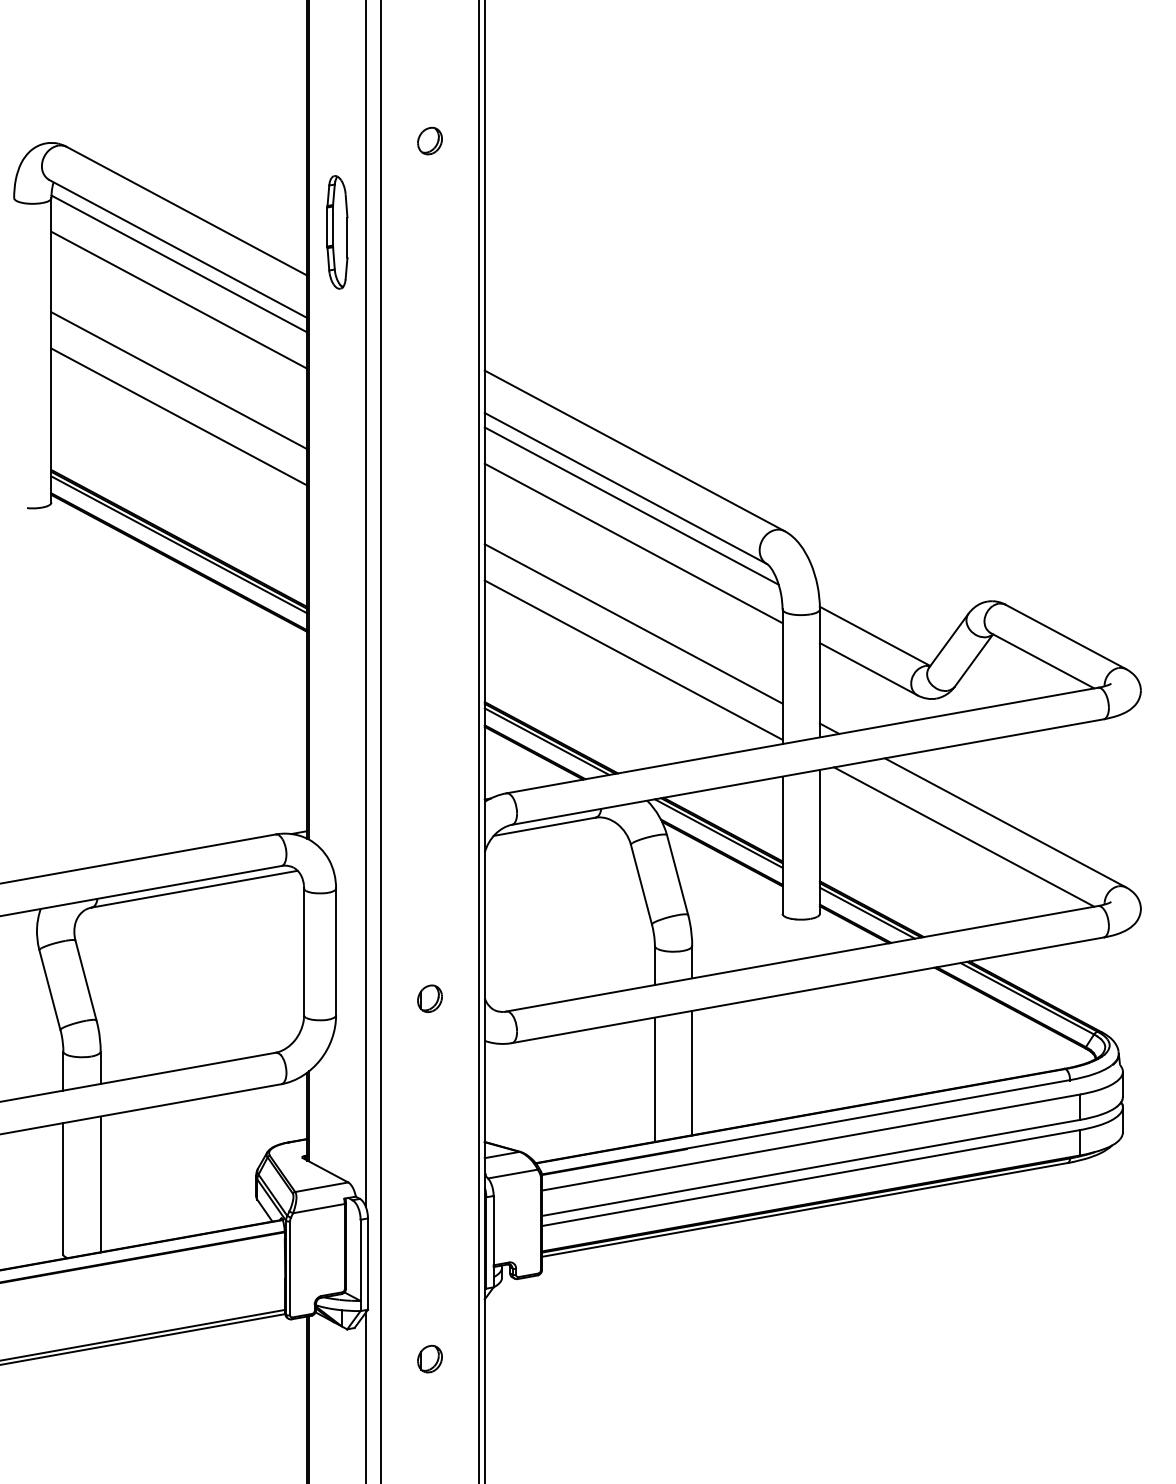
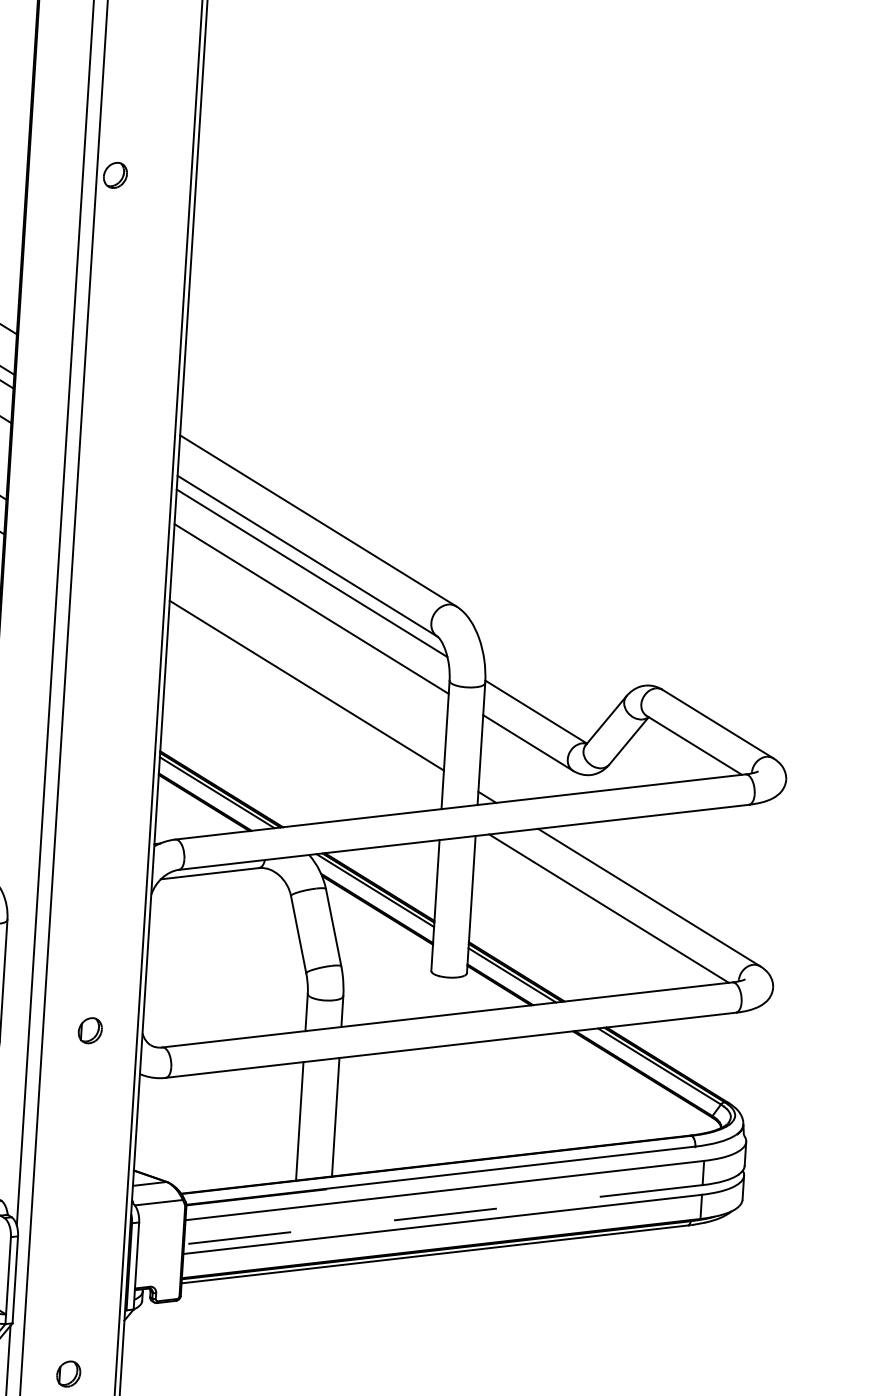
part: (429, 140) -> (114, 174), moved
part: (337, 232) -> (48, 294), removed
line: (633, 659) -> (304, 719), removed
line: (810, 1168) -> (442, 1215), solid -> dashed

